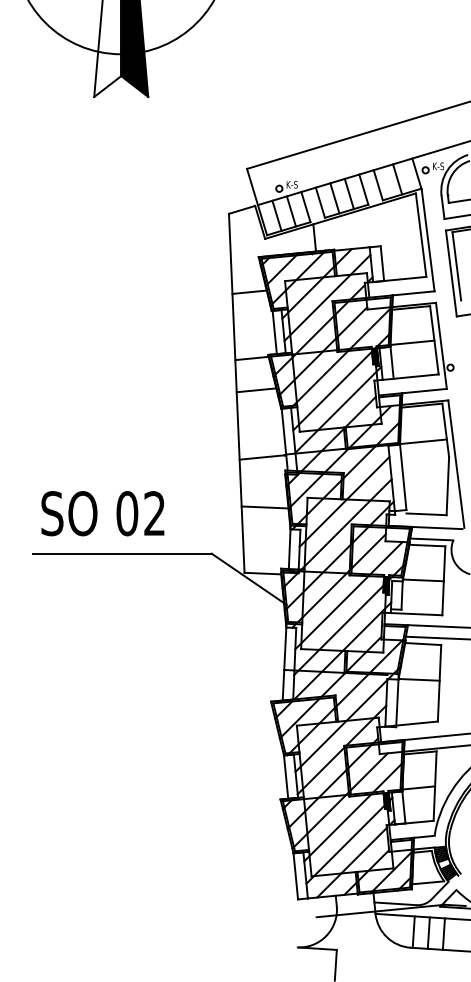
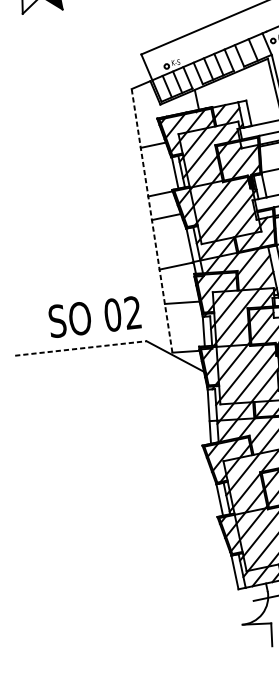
line: (236, 393) -> (151, 221), solid -> dashed
text: (102, 513) -> (94, 316), moved
line: (123, 553) -> (81, 348), solid -> dashed

